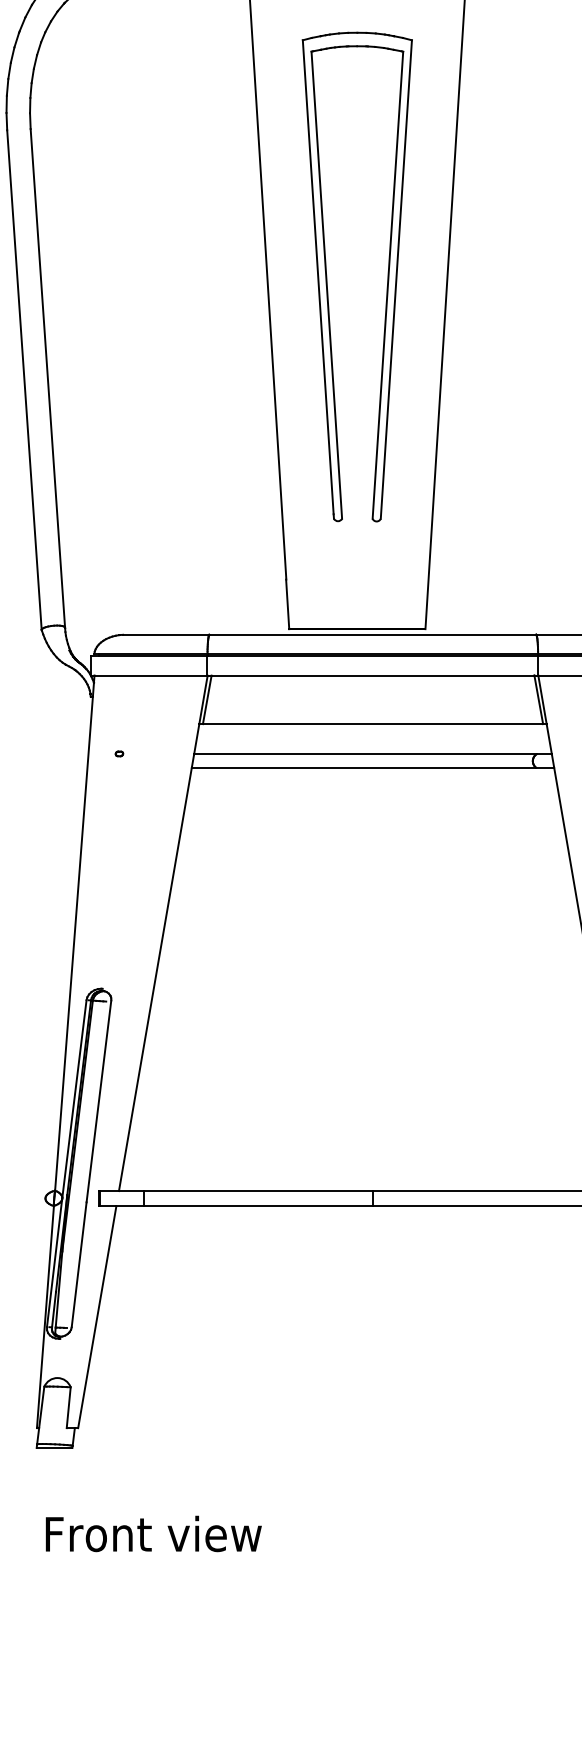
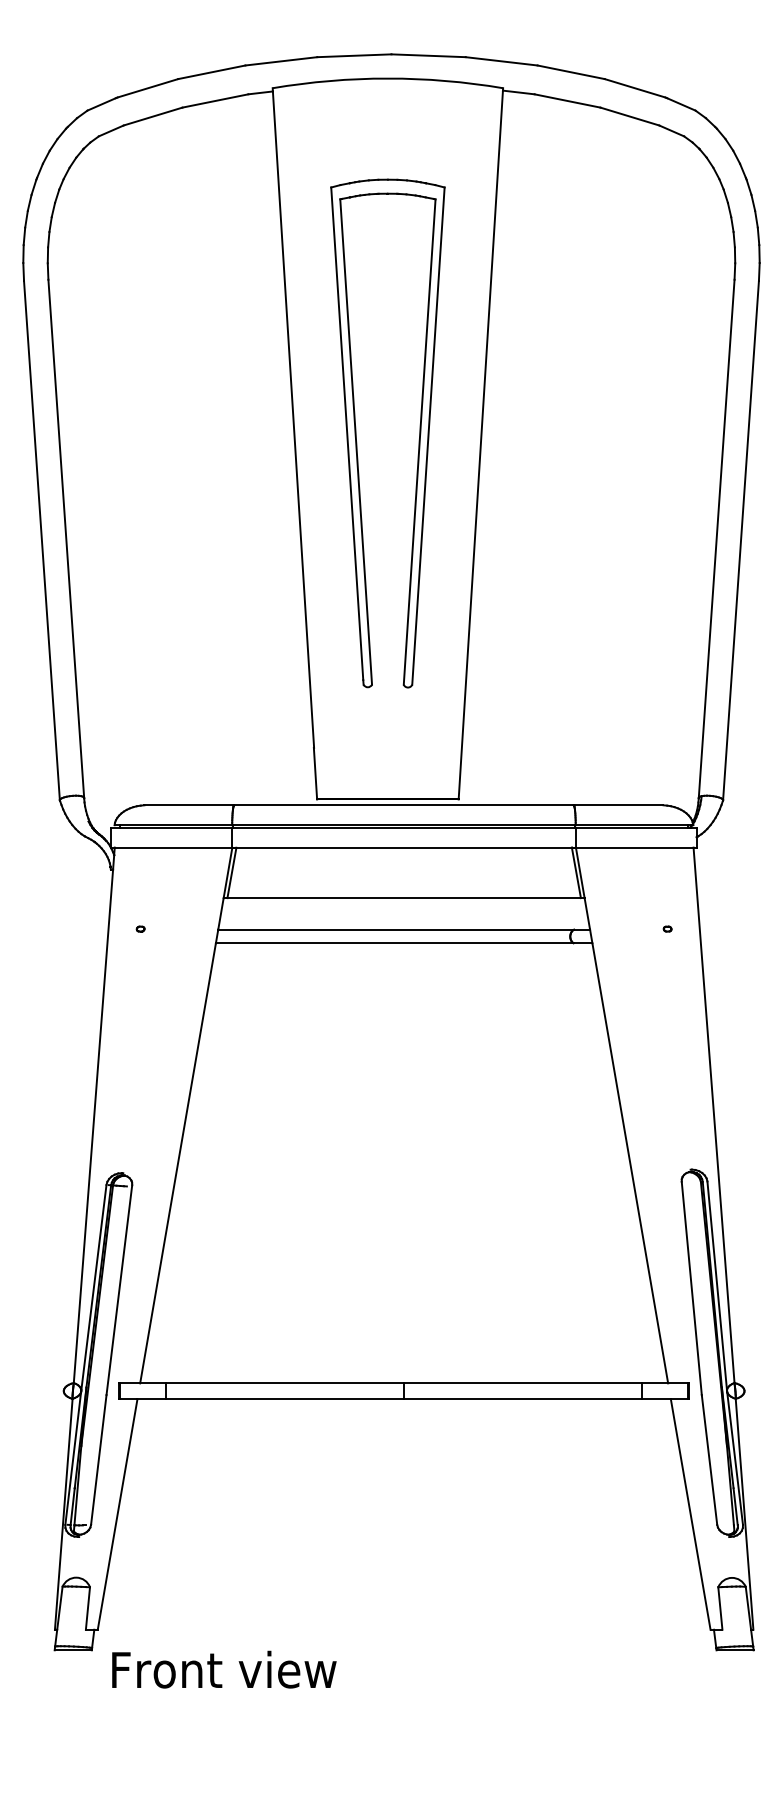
text: (153, 1533) -> (224, 1669), moved

